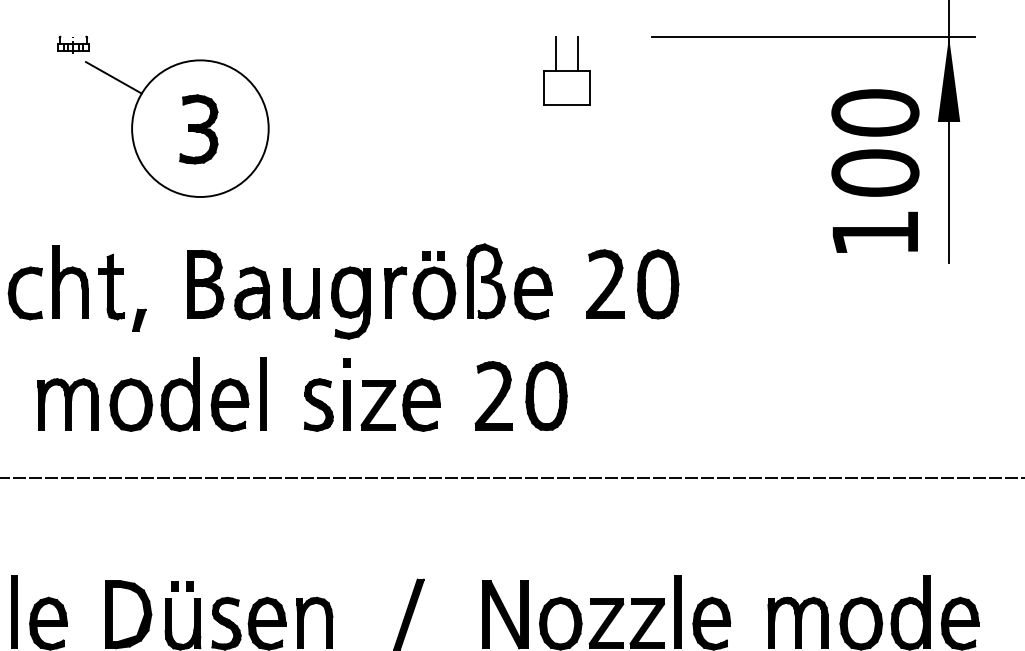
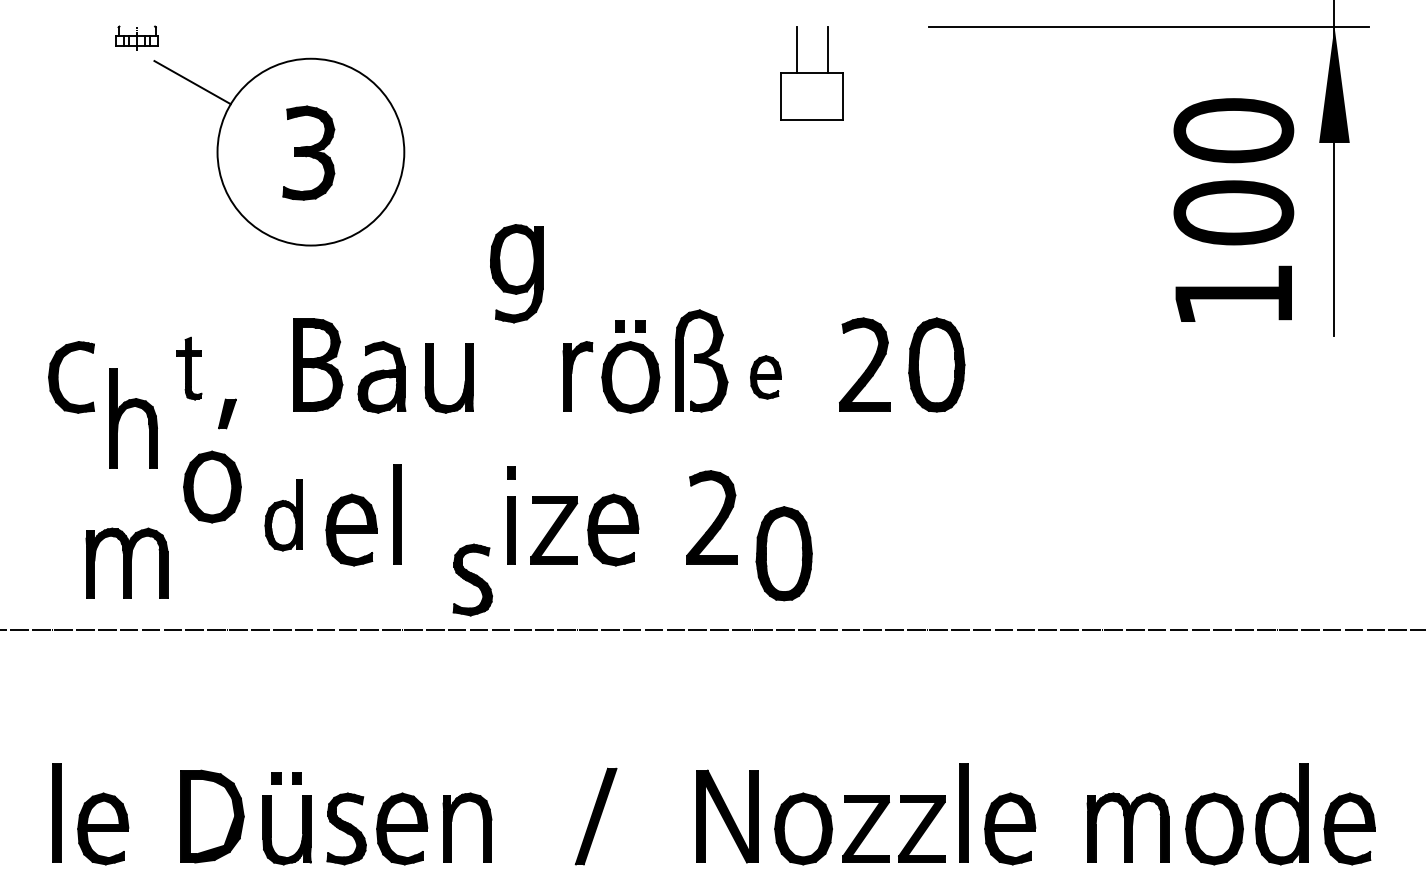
part: (68, 274) -> (130, 408), moved
part: (111, 286) -> (189, 368), size x0.7
part: (532, 293) -> (765, 377), size x0.6
part: (350, 303) -> (516, 273), moved
part: (180, 394) -> (283, 515), size x0.7
part: (546, 395) -> (783, 553), moved
part: (67, 403) -> (126, 562), moved
part: (131, 404) -> (212, 486), moved
part: (318, 404) -> (472, 579), moved

